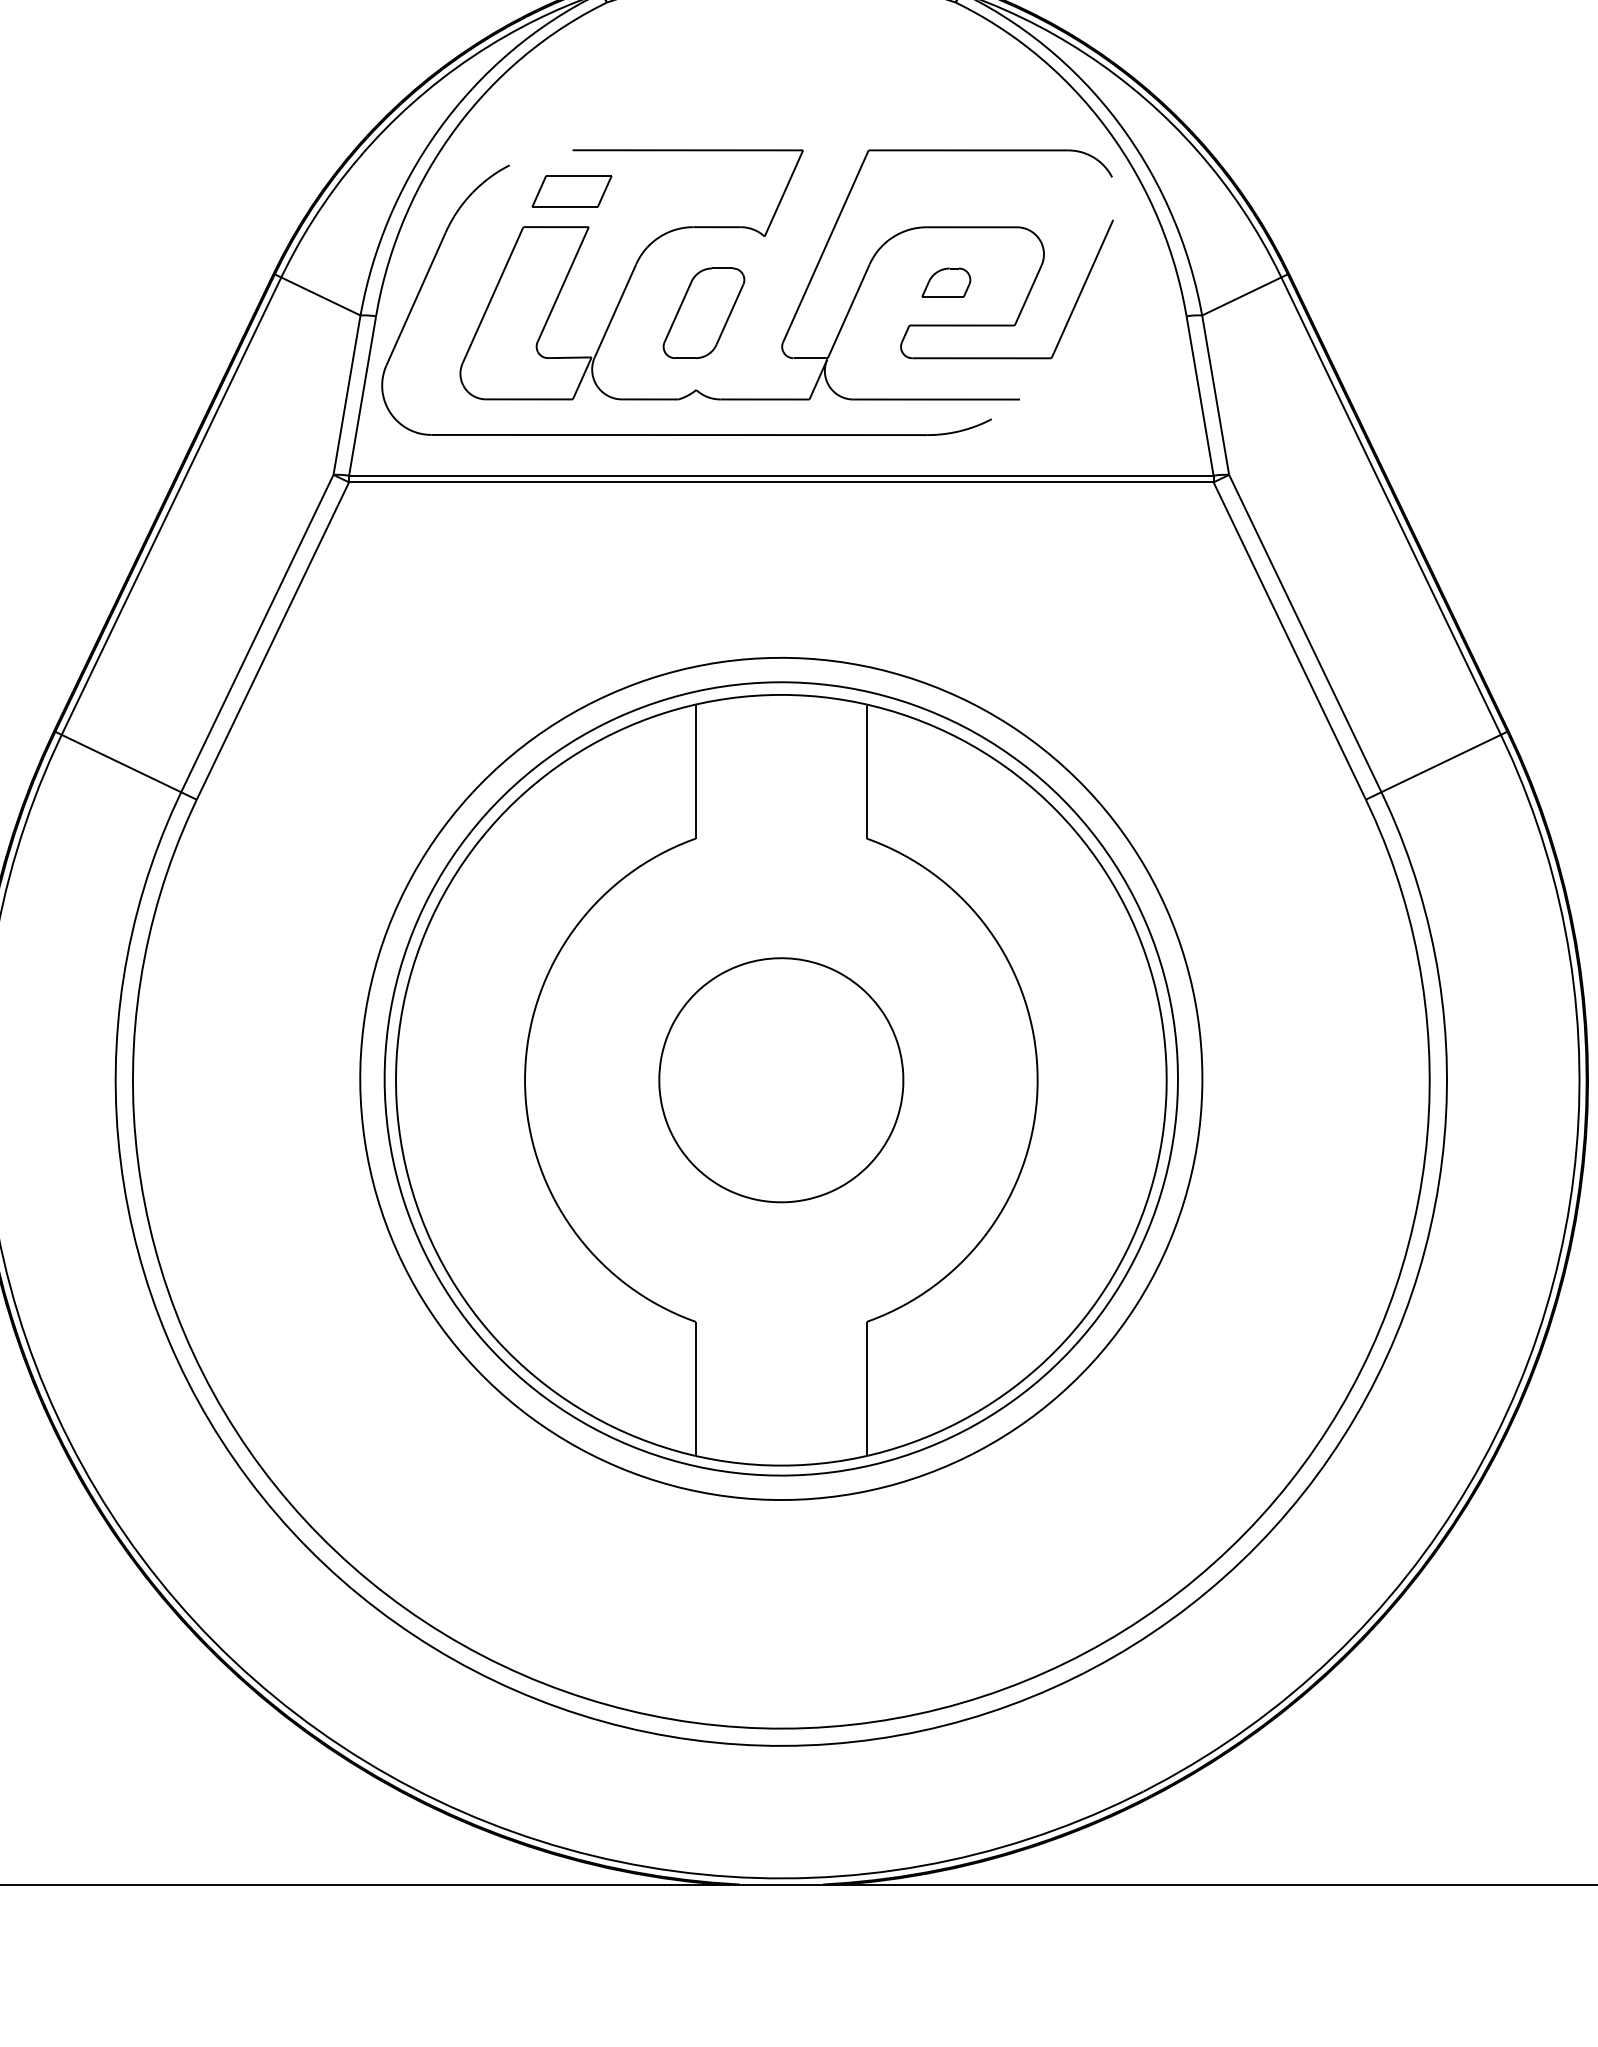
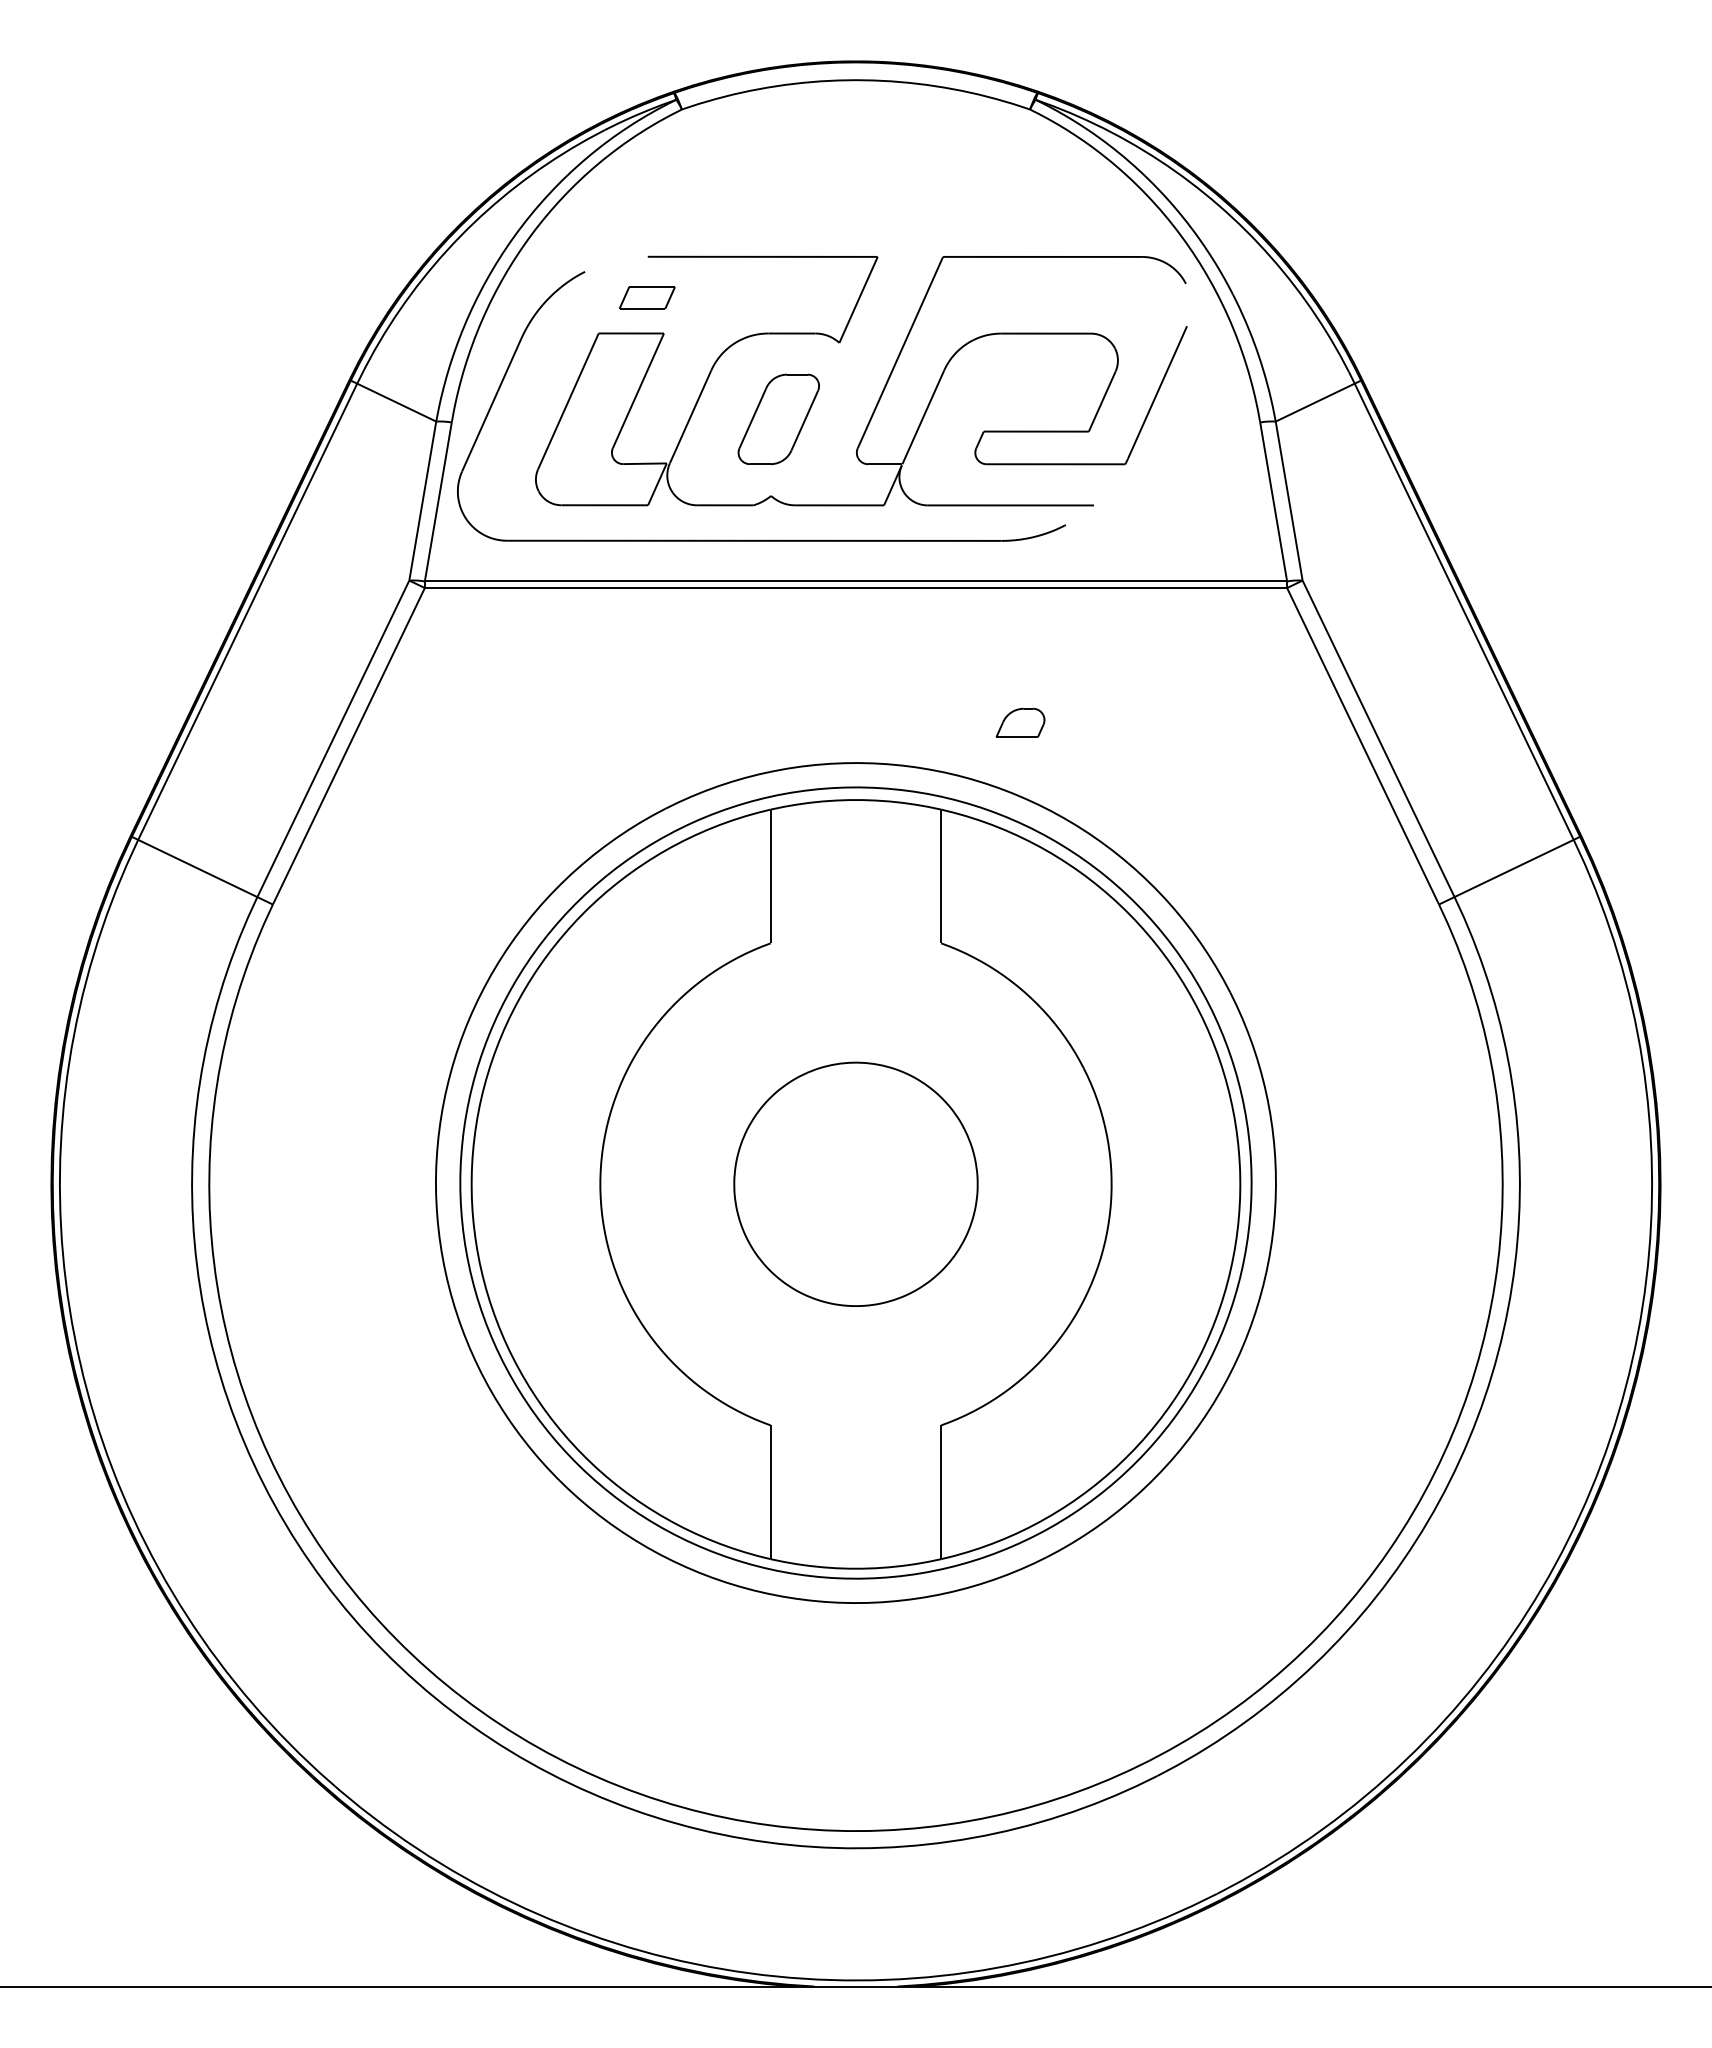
part: (572, 191) -> (647, 297), size x0.7
part: (946, 282) -> (1020, 722), moved

